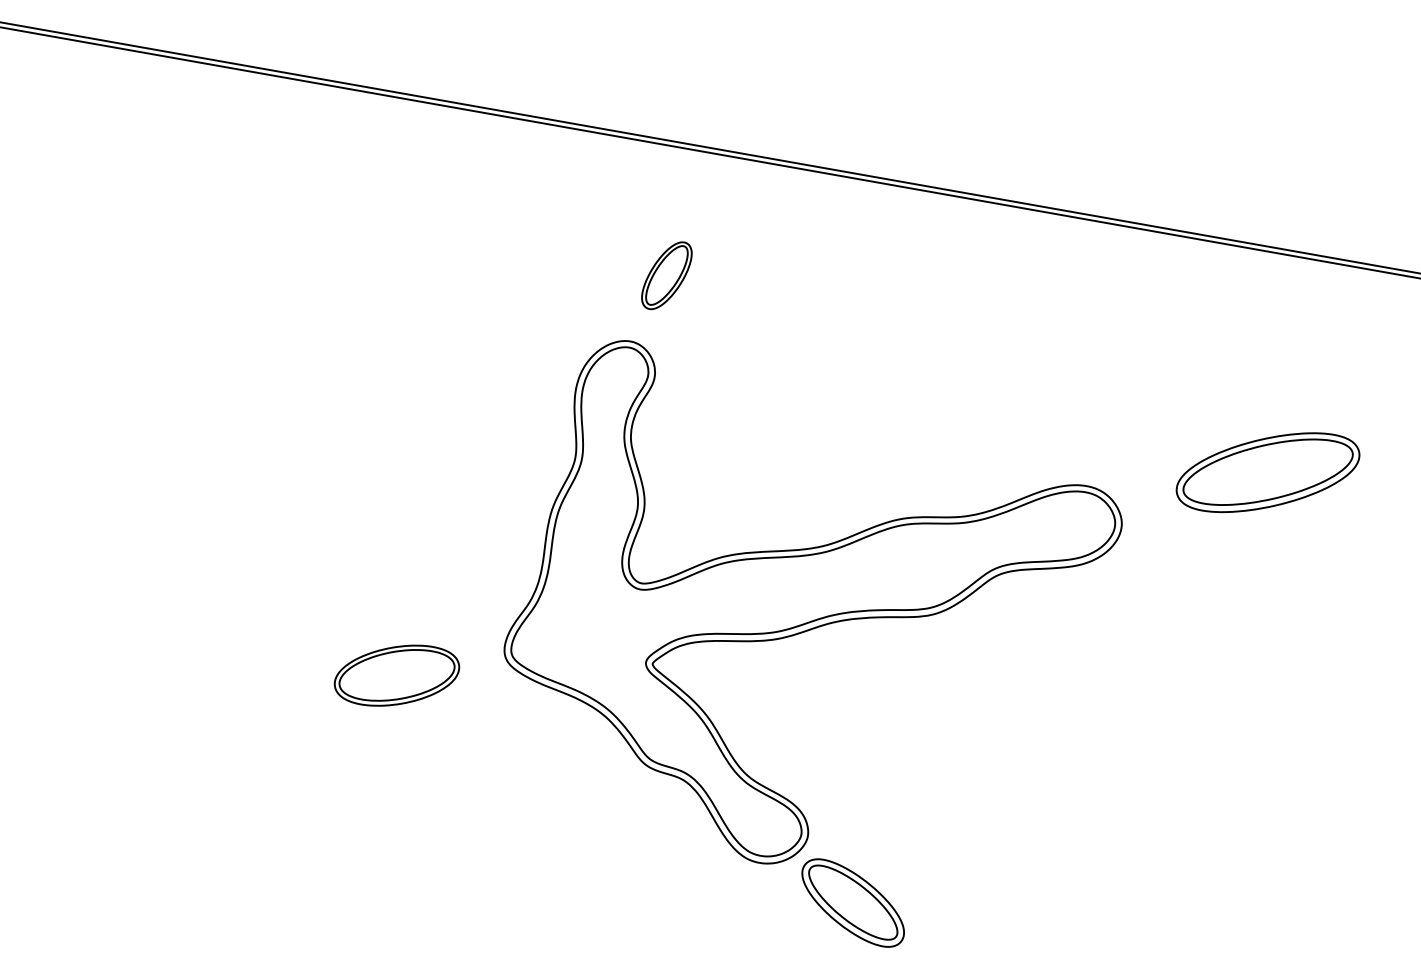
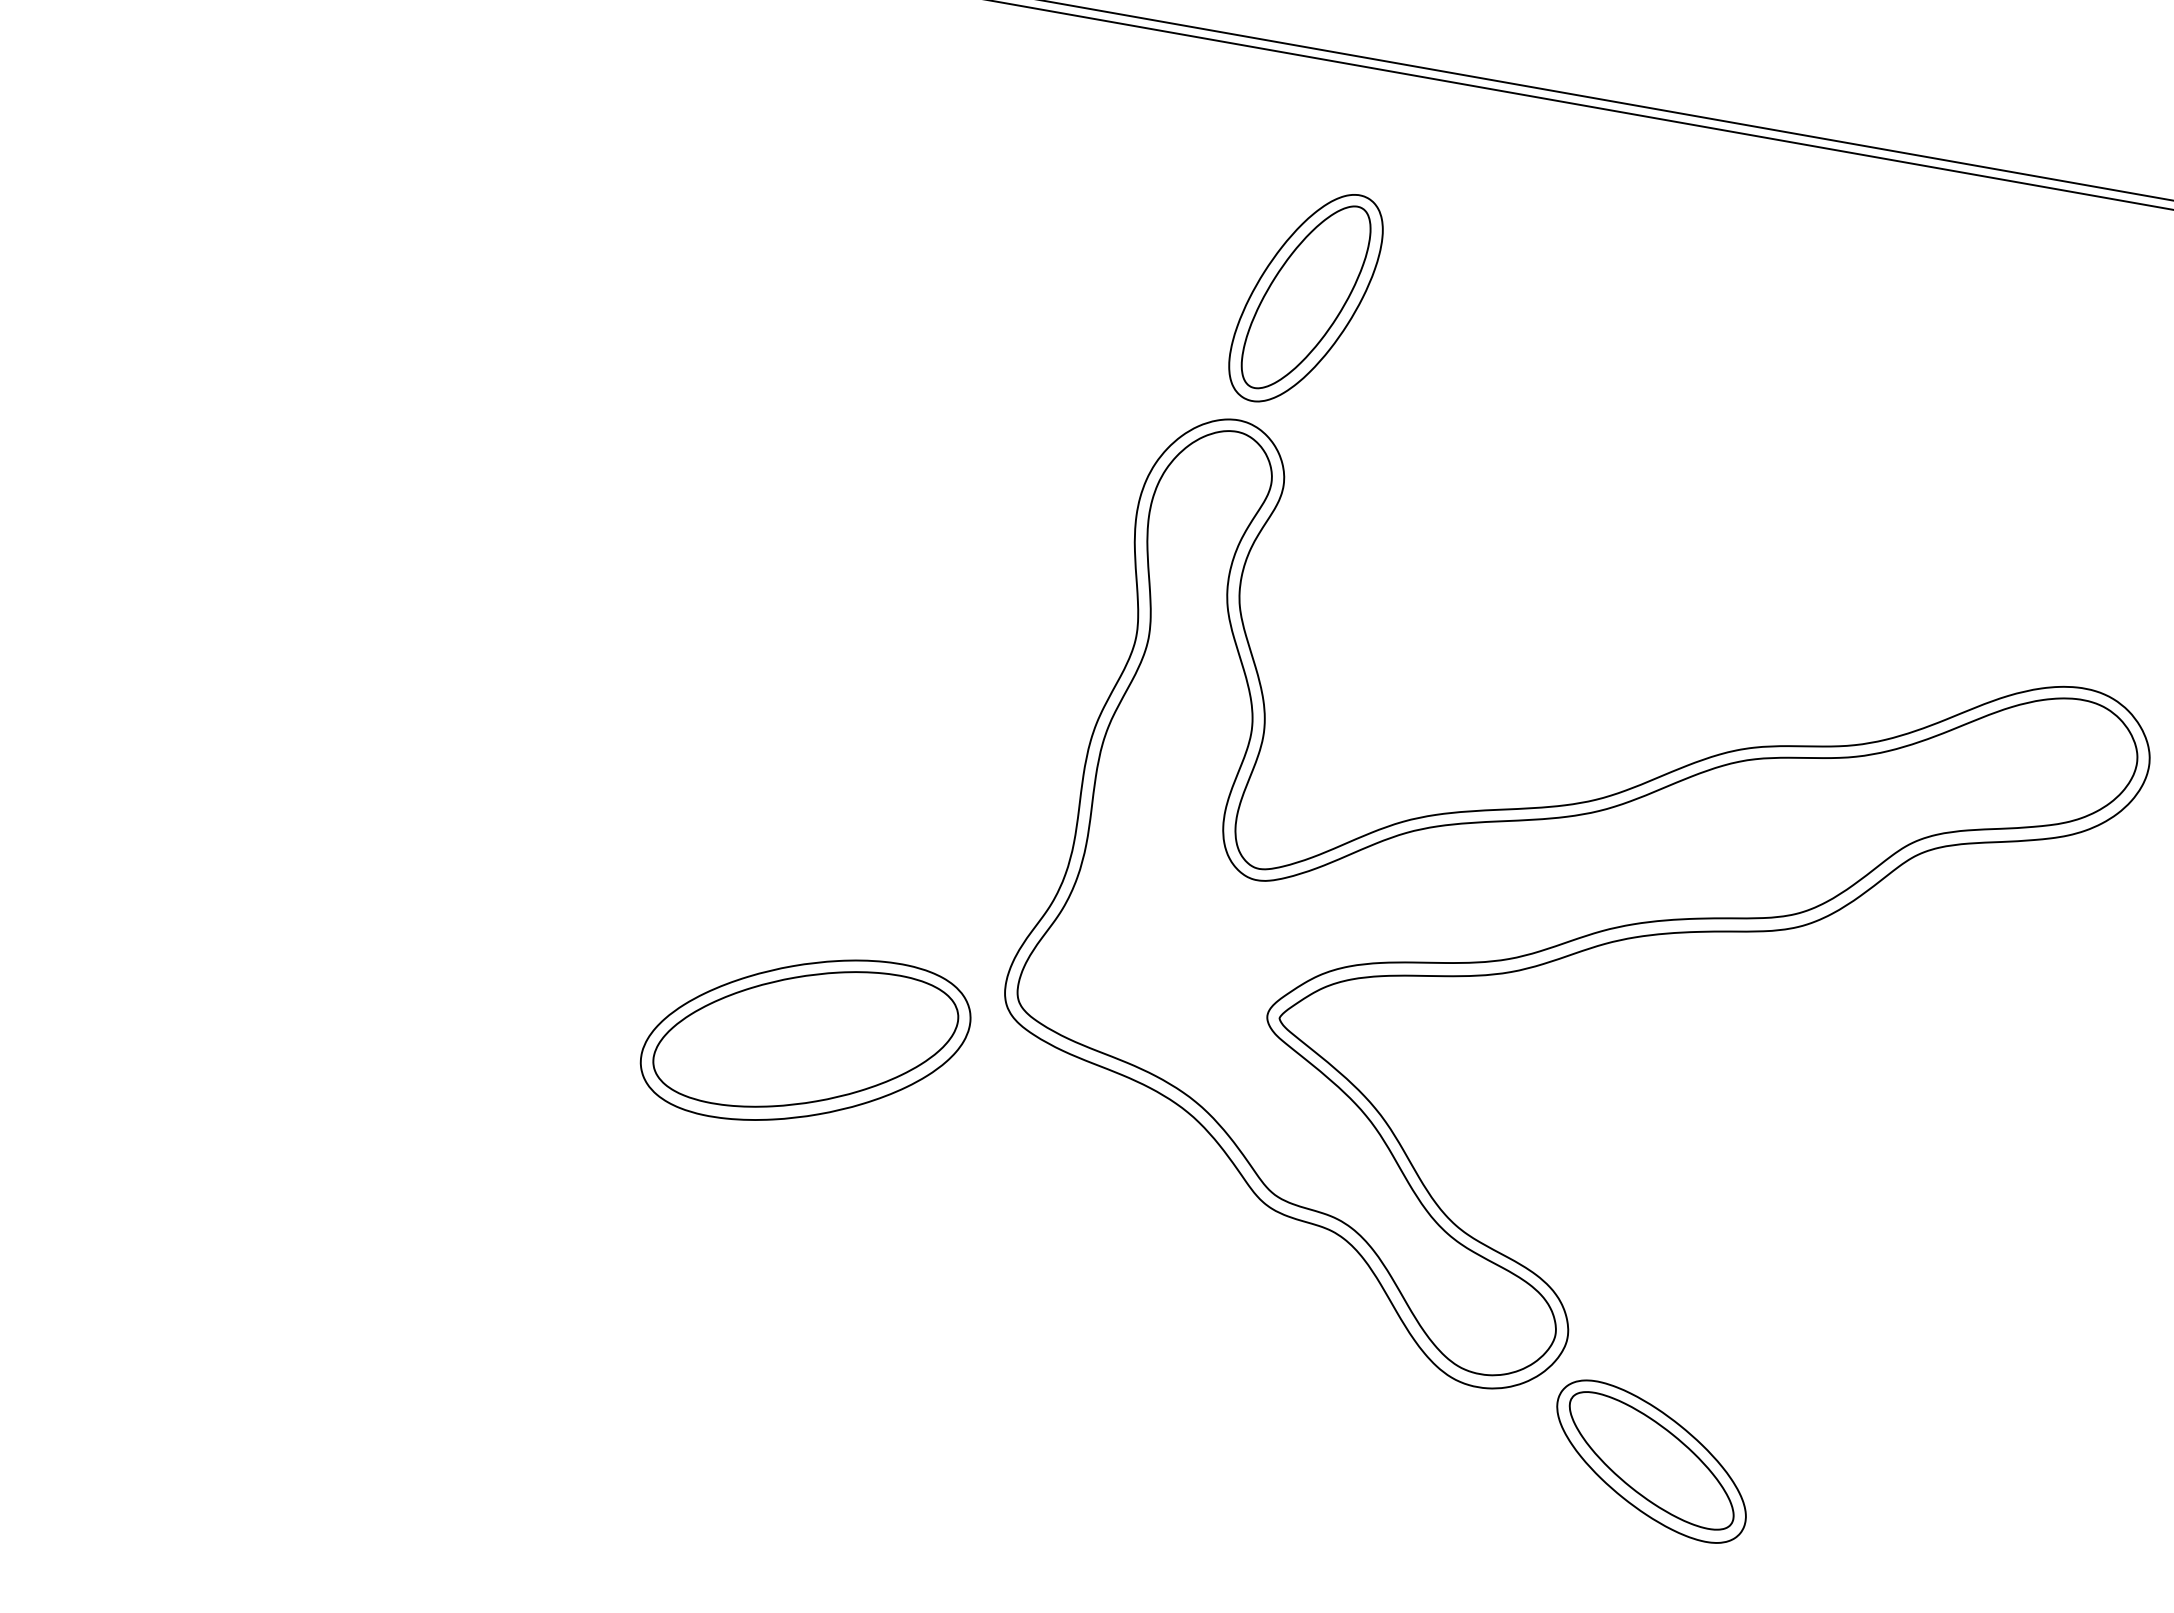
part: (666, 275) -> (1305, 297), size x1.67
part: (396, 675) -> (804, 1039), size x1.43

